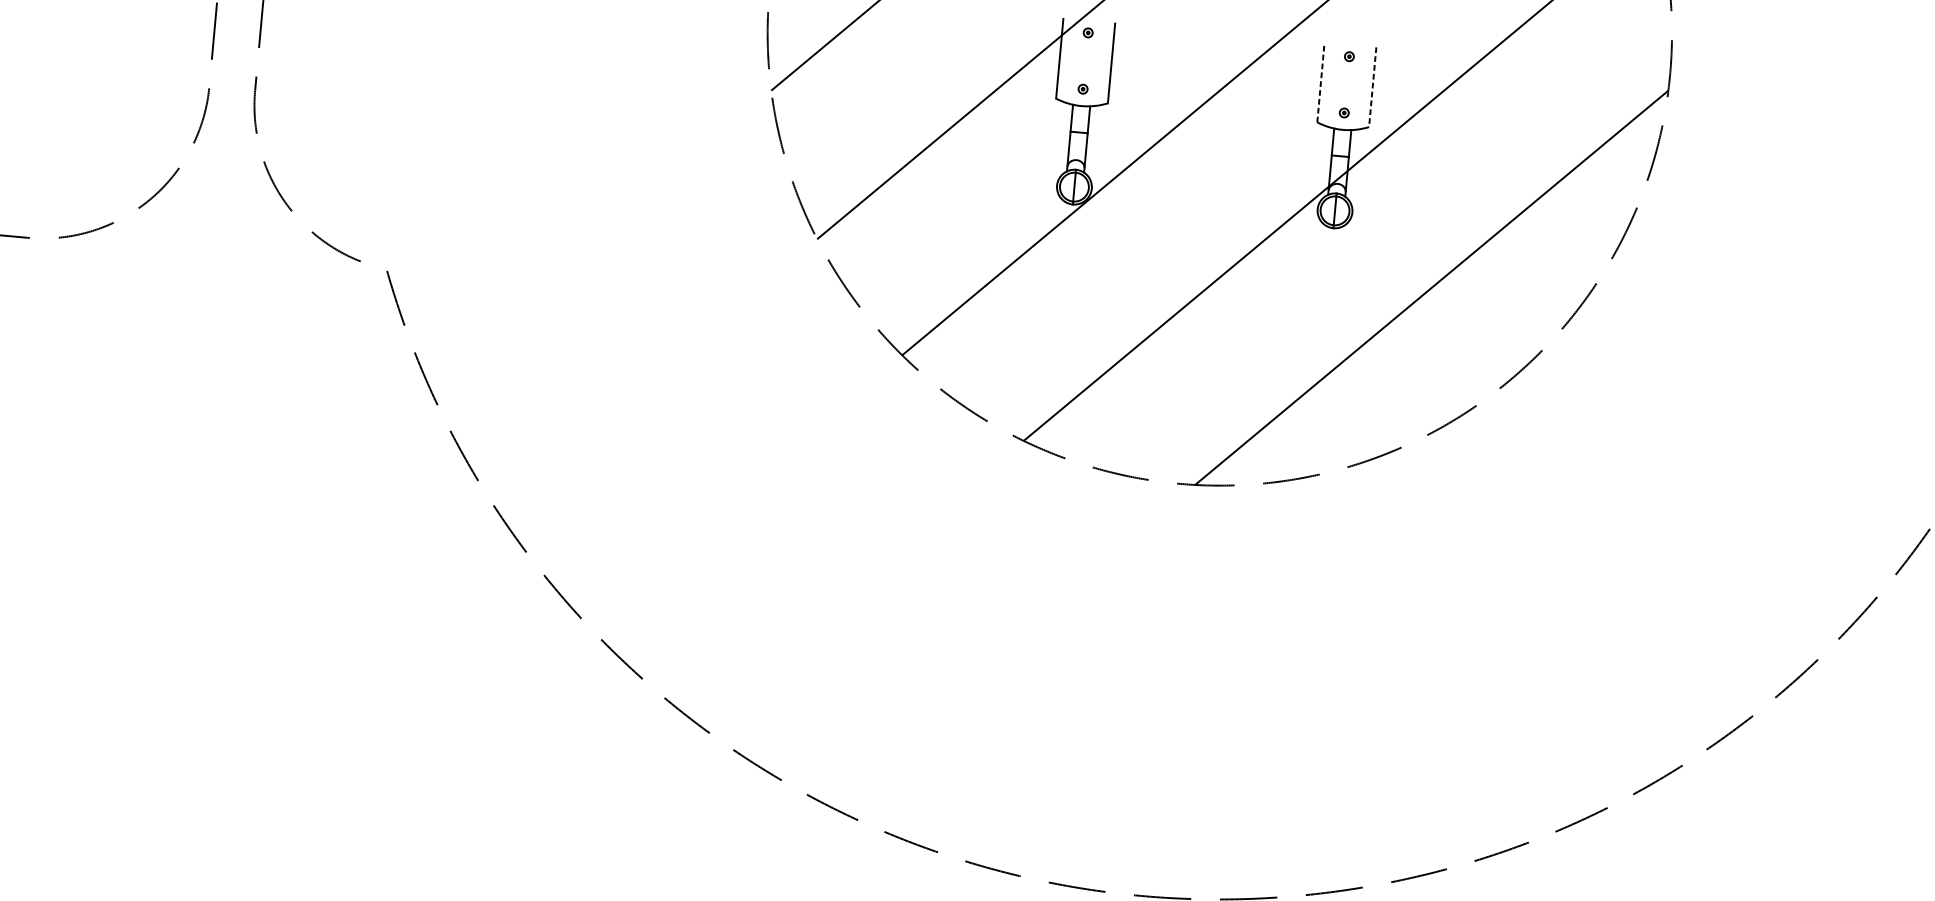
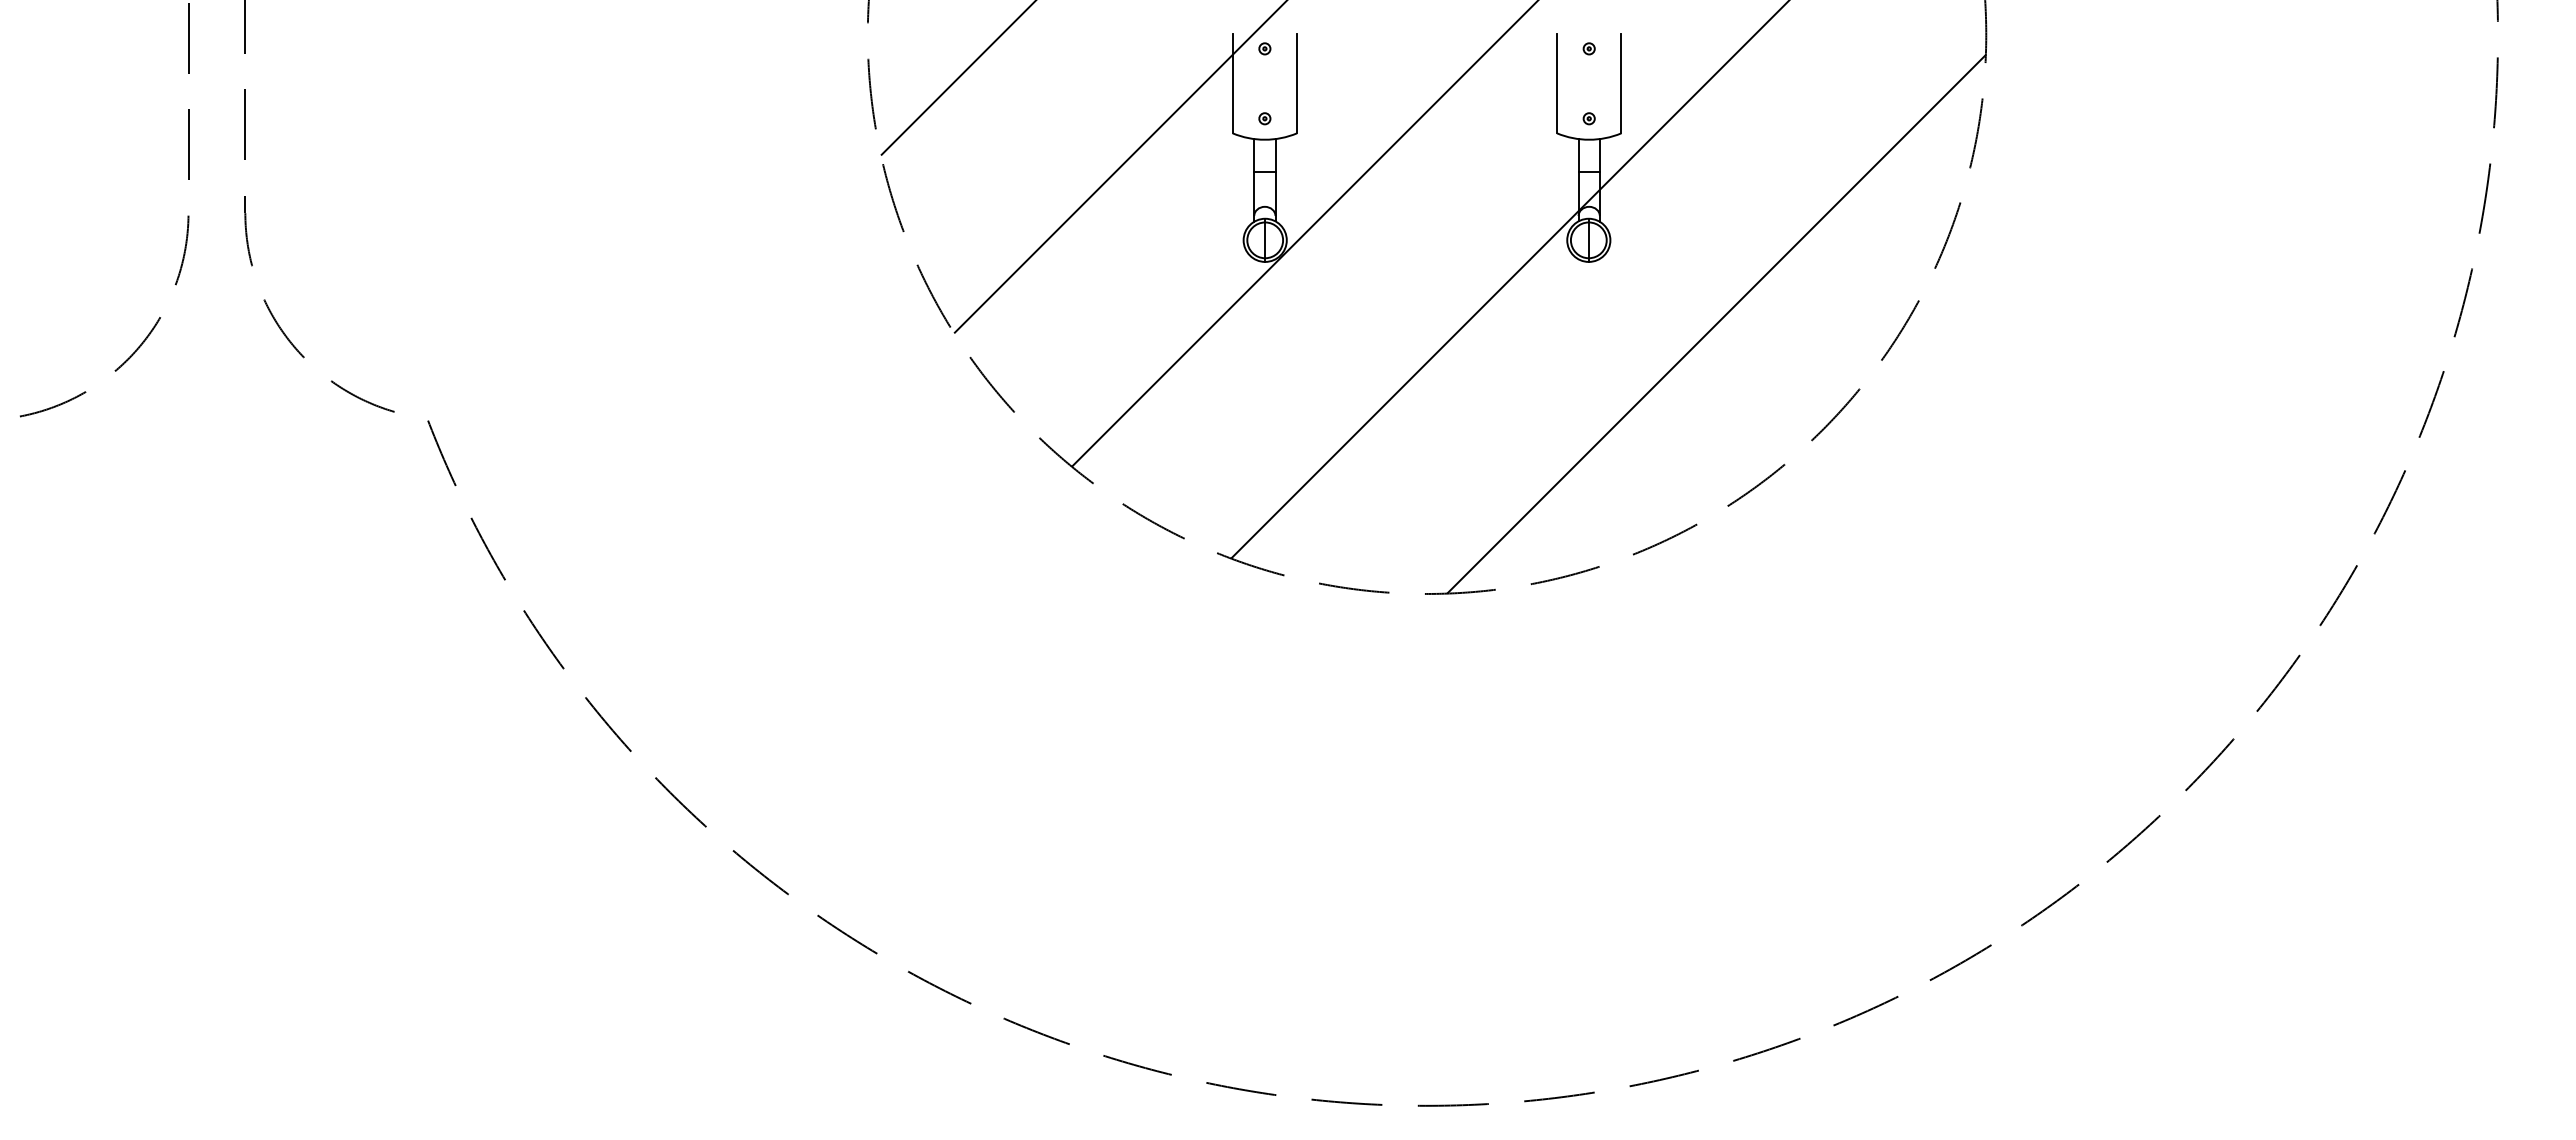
line: (1321, 82) -> (1557, 83), dashed -> solid
line: (1372, 87) -> (1621, 84), dashed -> solid

